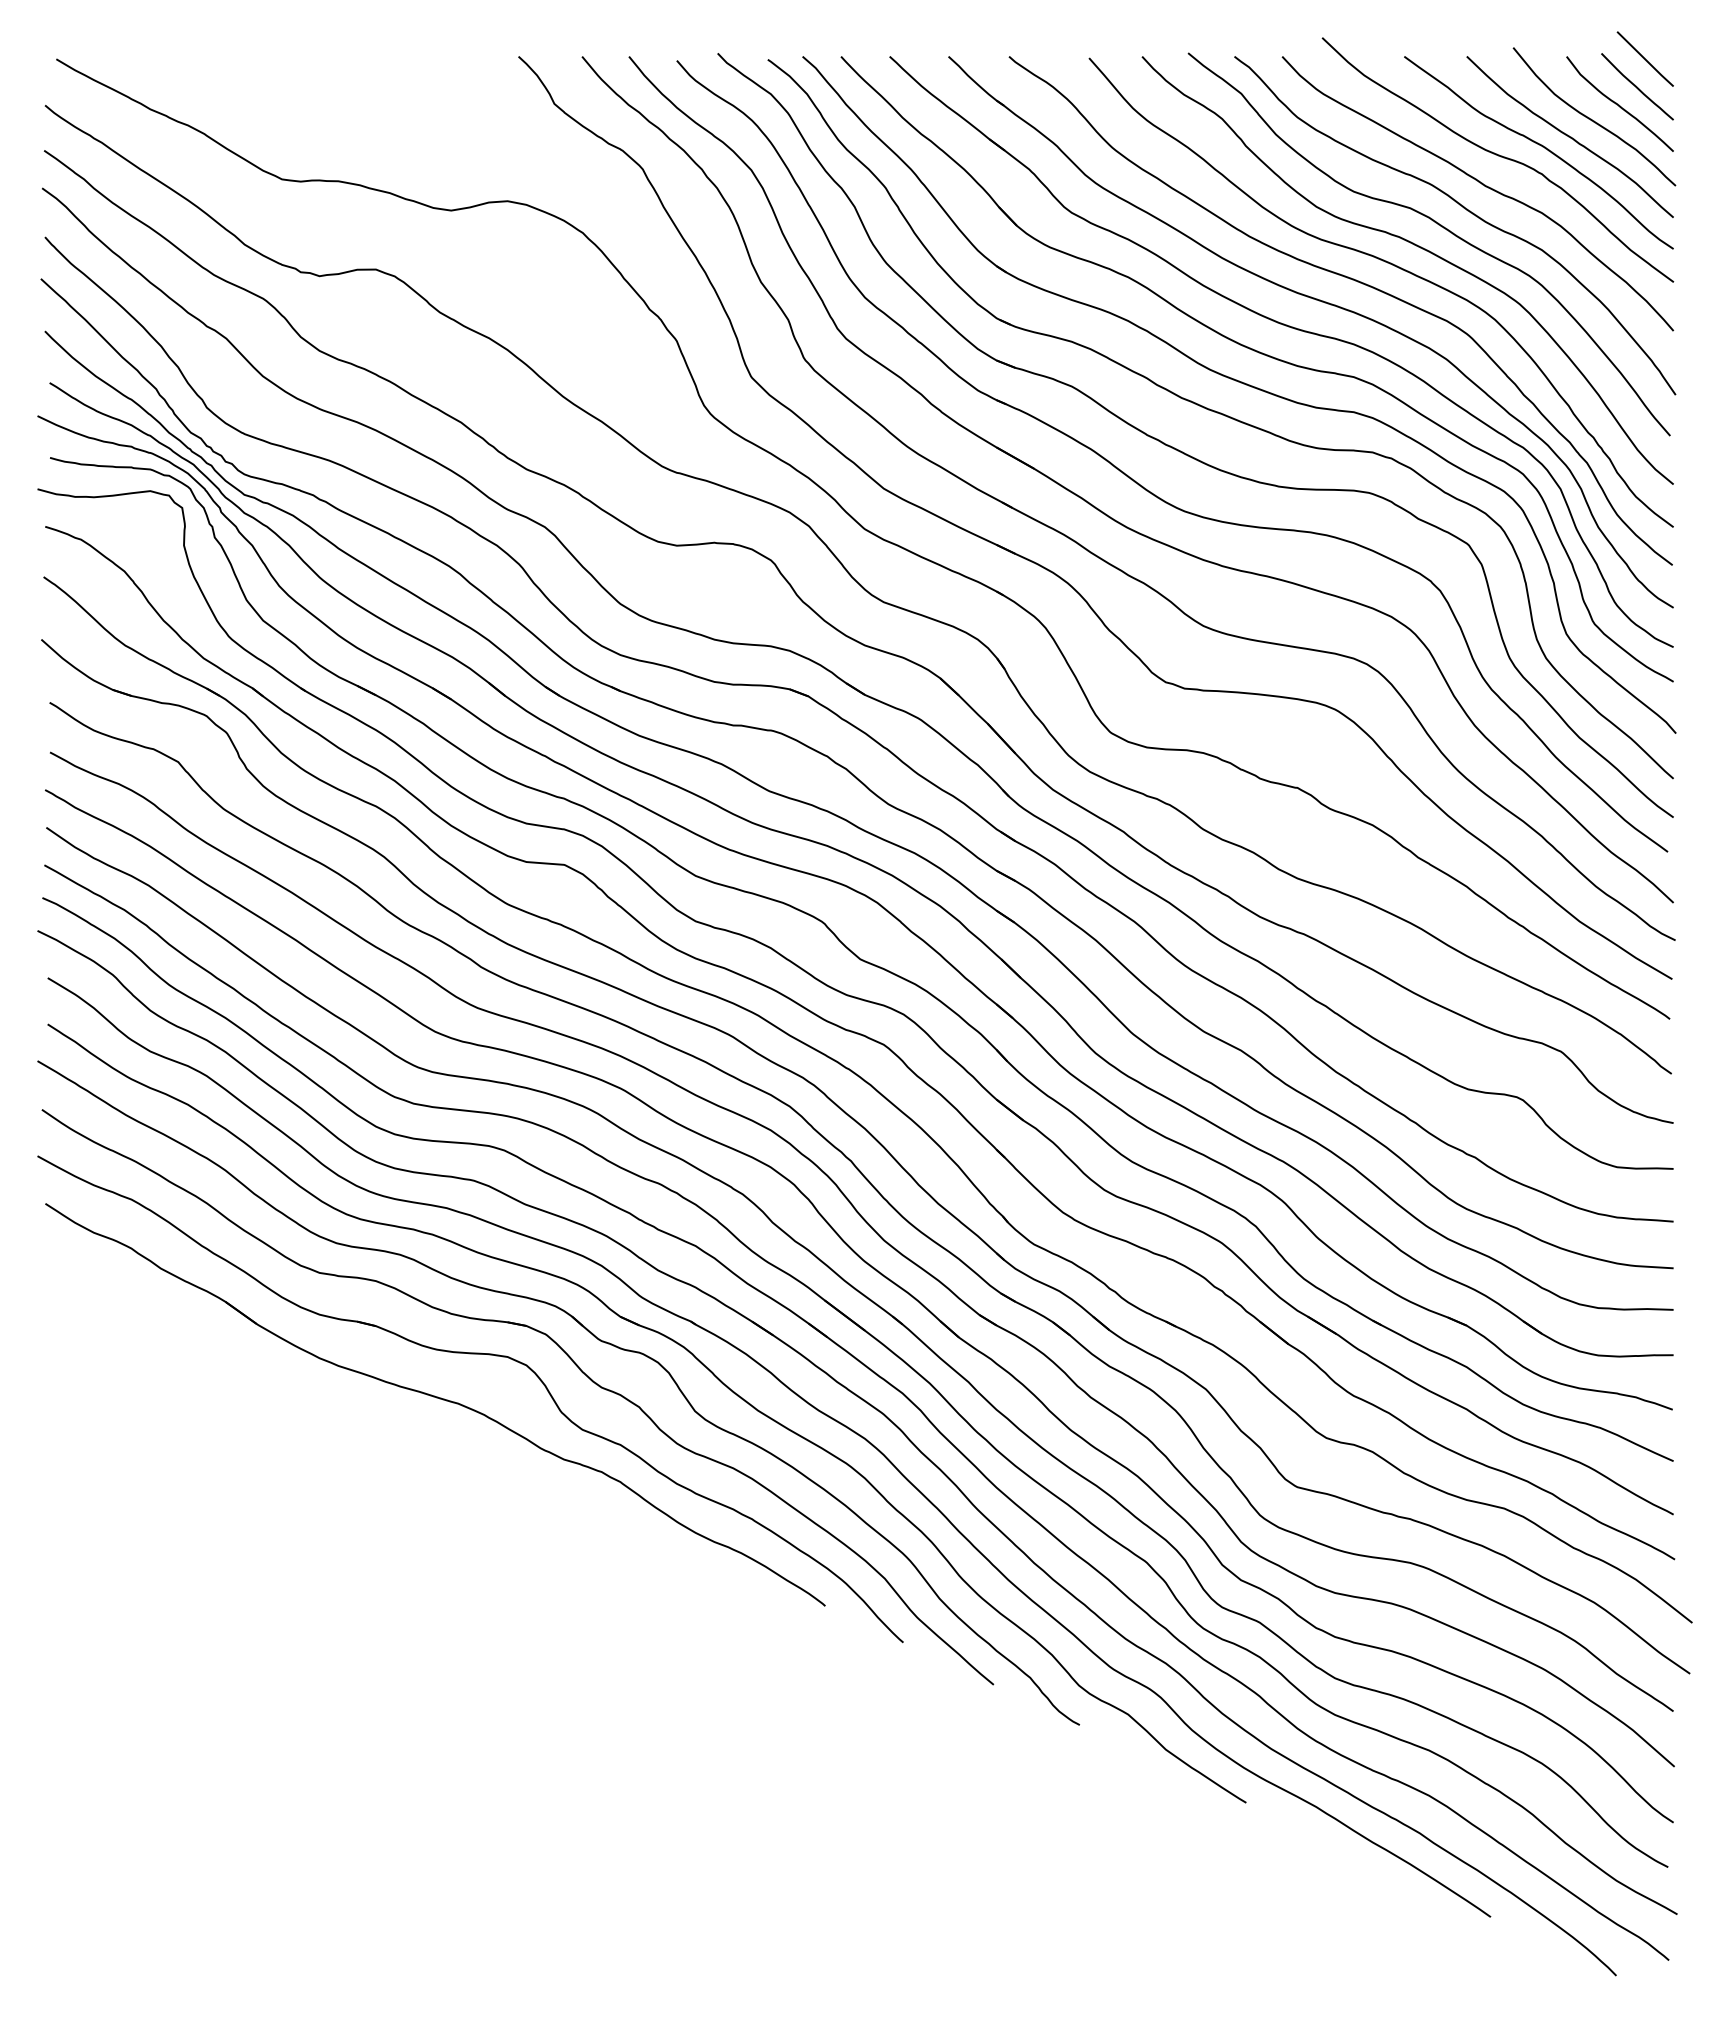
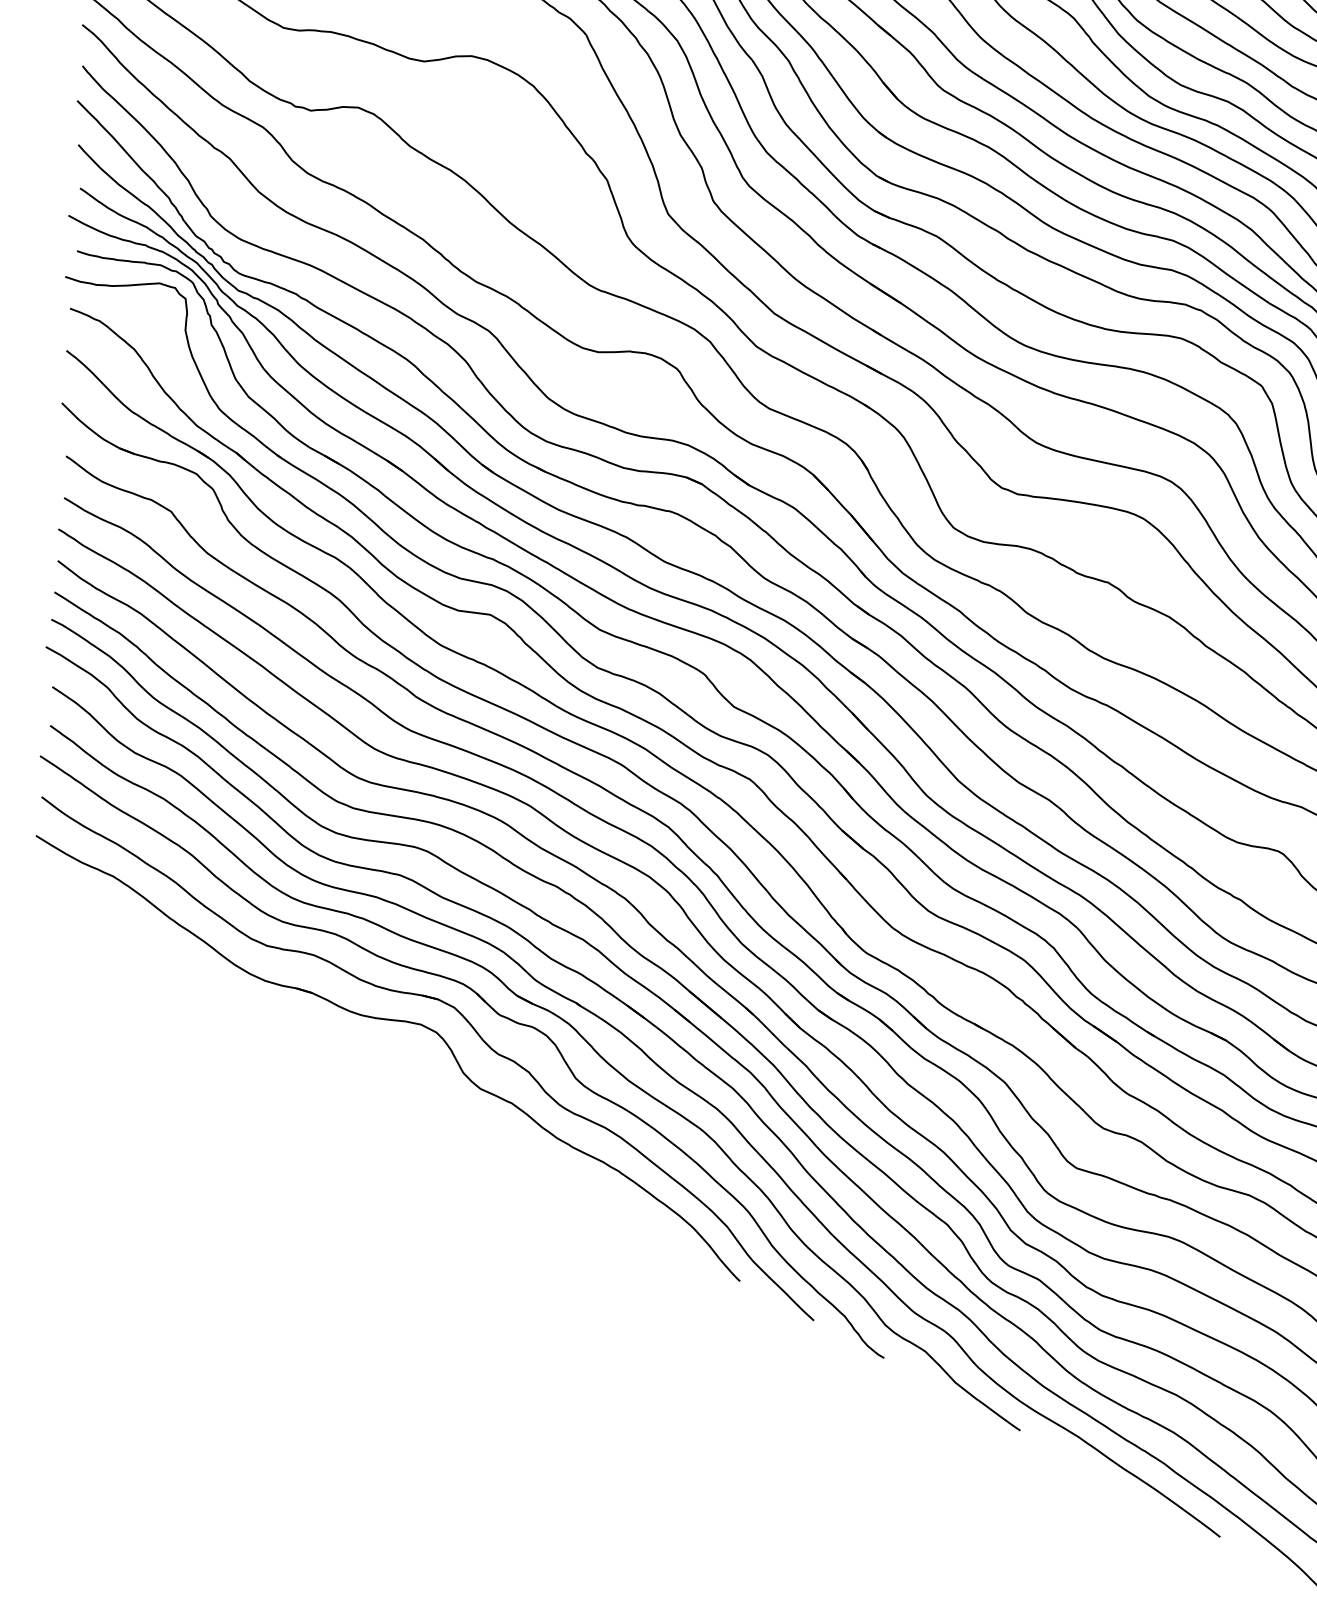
part: (436, 1398) -> (359, 1056), removed

